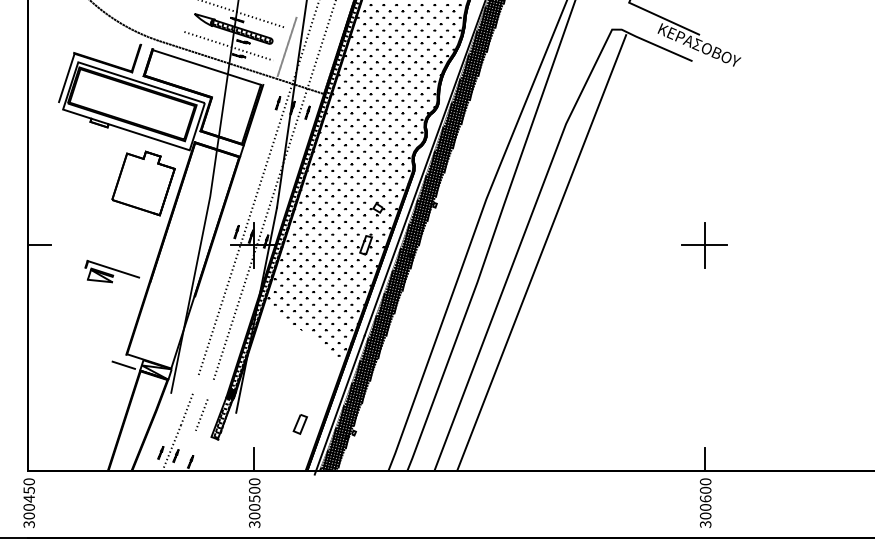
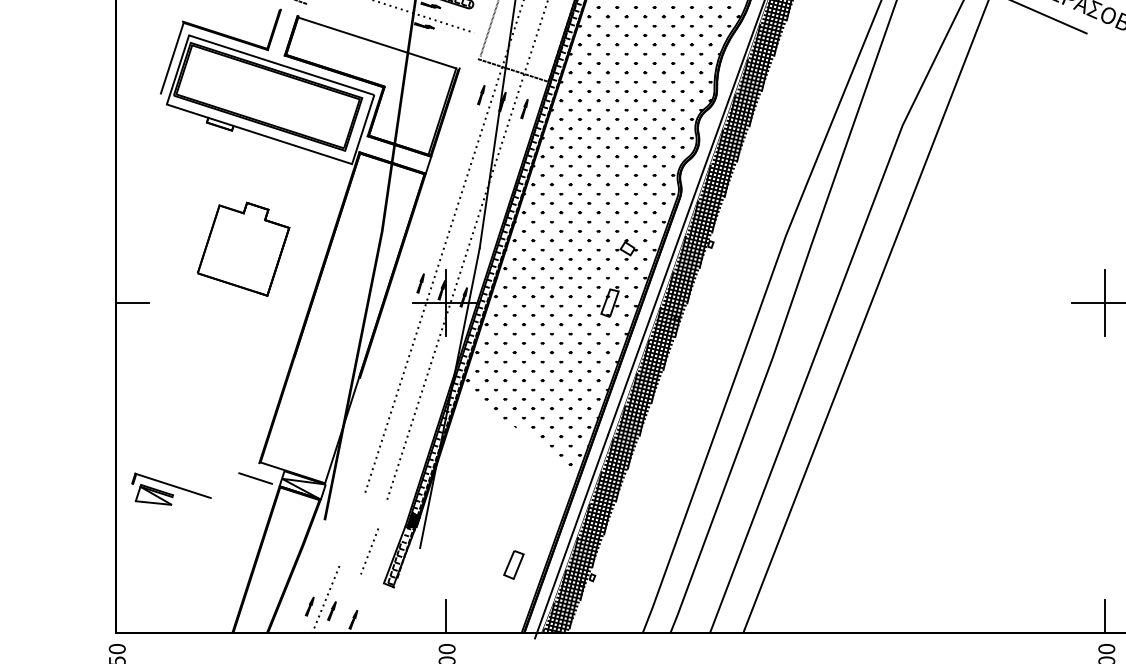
line: (217, 59) -> (392, 31), removed
part: (143, 183) -> (243, 249), moved
part: (112, 271) -> (171, 489), moved
line: (186, 409) -> (347, 543), removed

